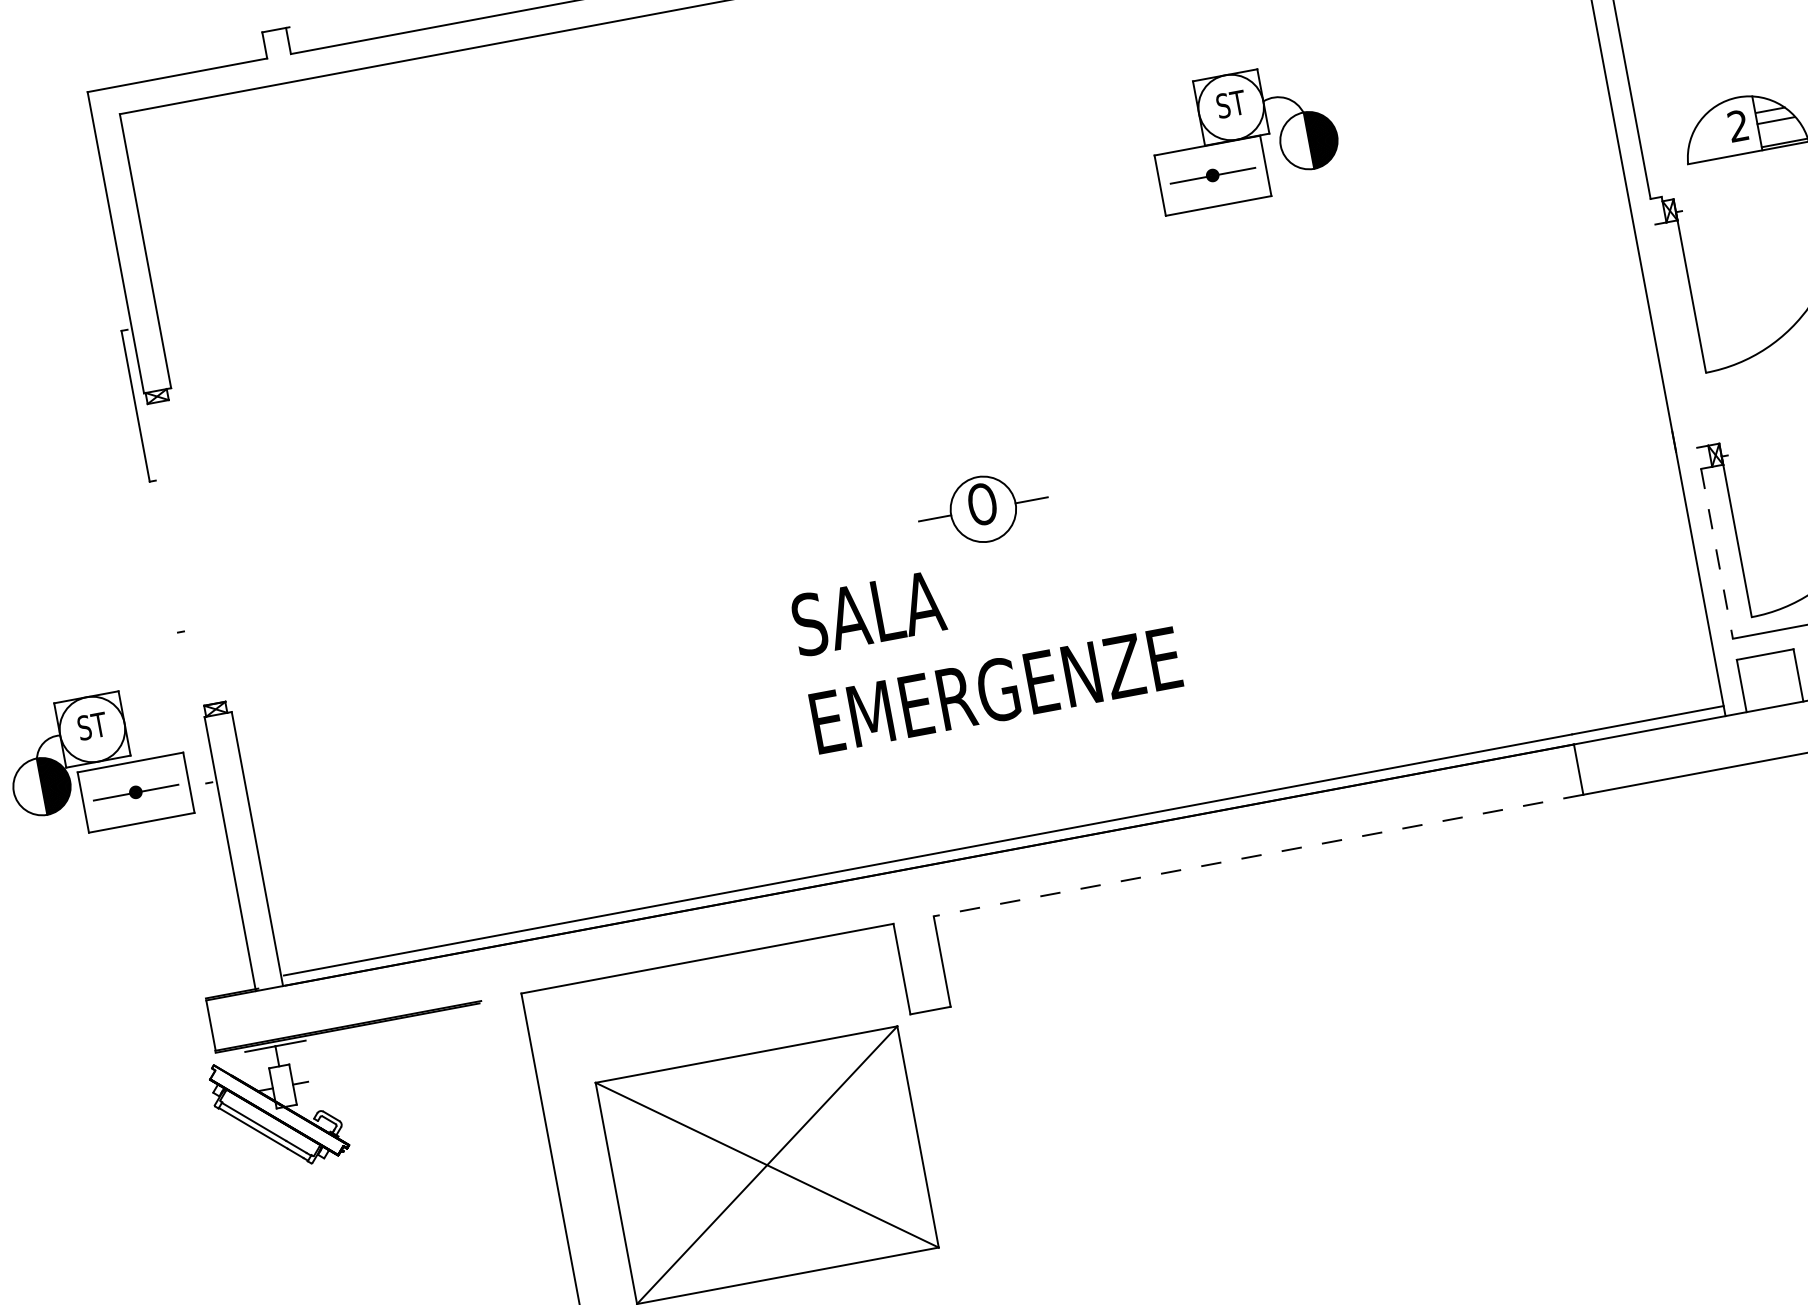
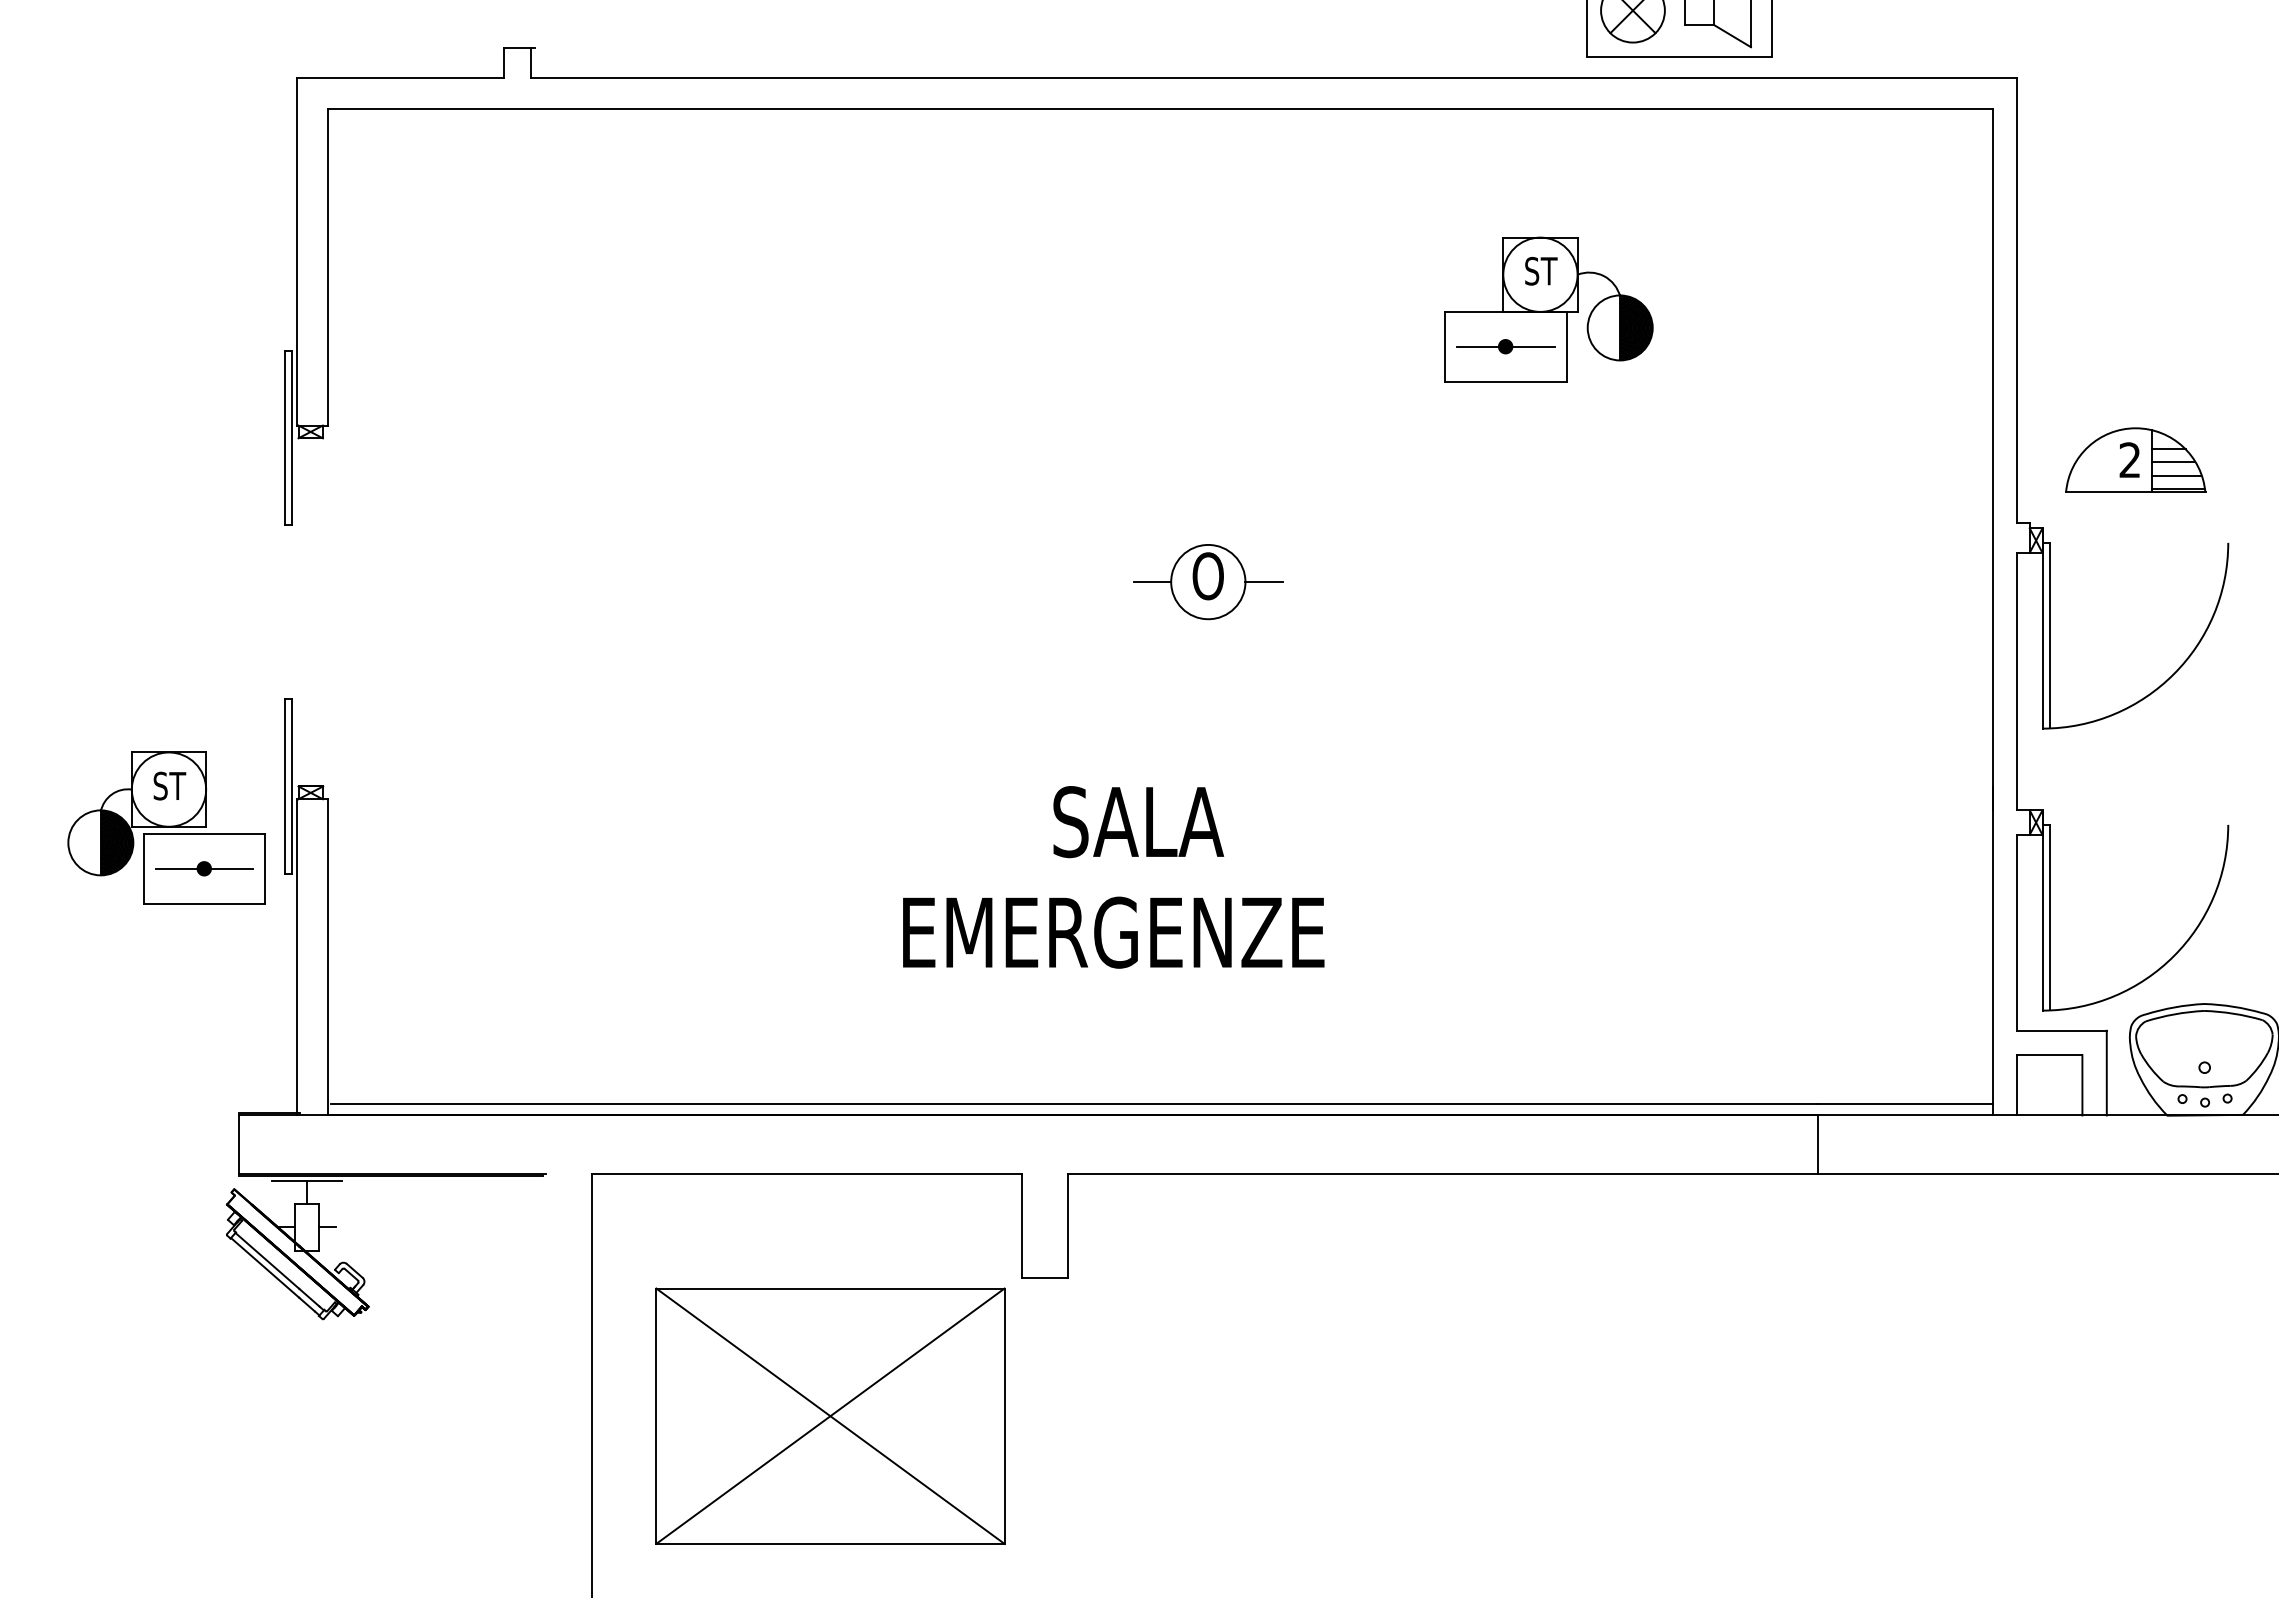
line: (1781, 131) -> (2176, 475), added
part: (1243, 136) -> (1548, 309), moved
line: (1696, 290) -> (2049, 635), added
line: (1675, 336) -> (2016, 681), added
line: (141, 405) -> (291, 438), added
part: (983, 509) -> (1208, 582), moved
line: (1742, 535) -> (2049, 917), added
line: (1716, 554) -> (2016, 933), dashed -> solid
text: (868, 613) -> (1138, 822), moved
text: (995, 690) -> (1113, 932), moved
line: (198, 706) -> (291, 786), added
line: (192, 708) -> (284, 786), added
line: (1258, 855) -> (1442, 1173), dashed -> solid

